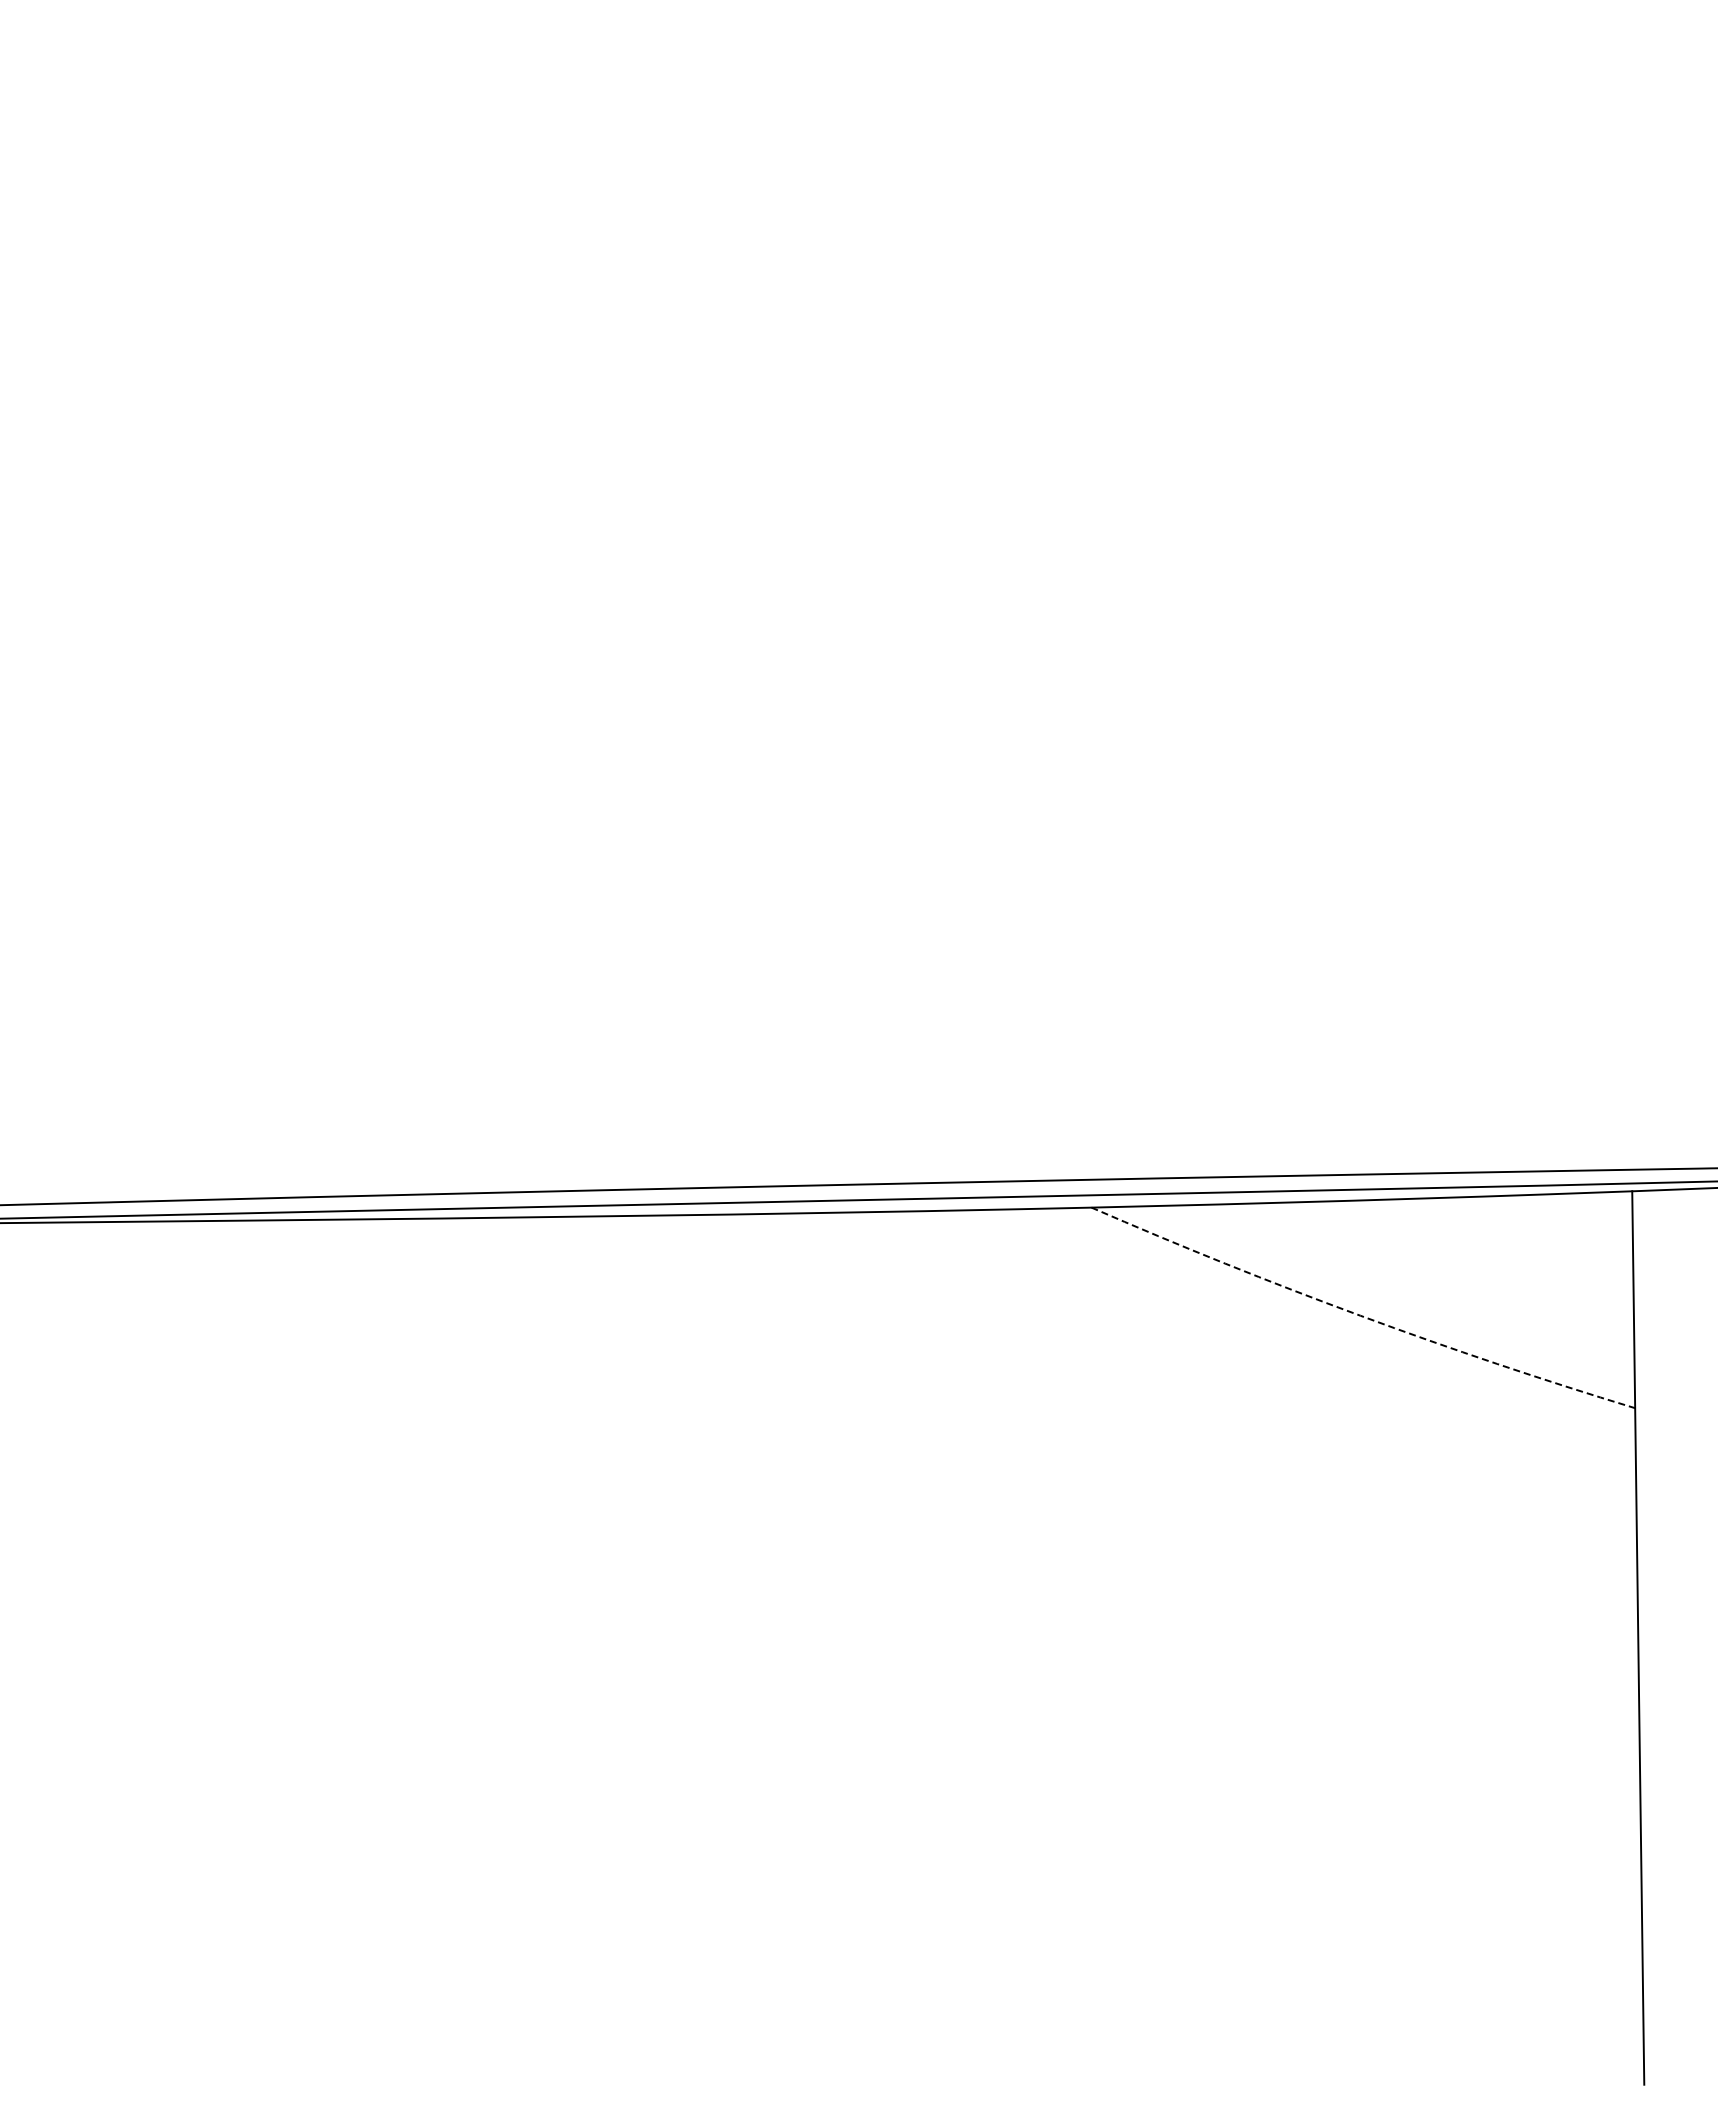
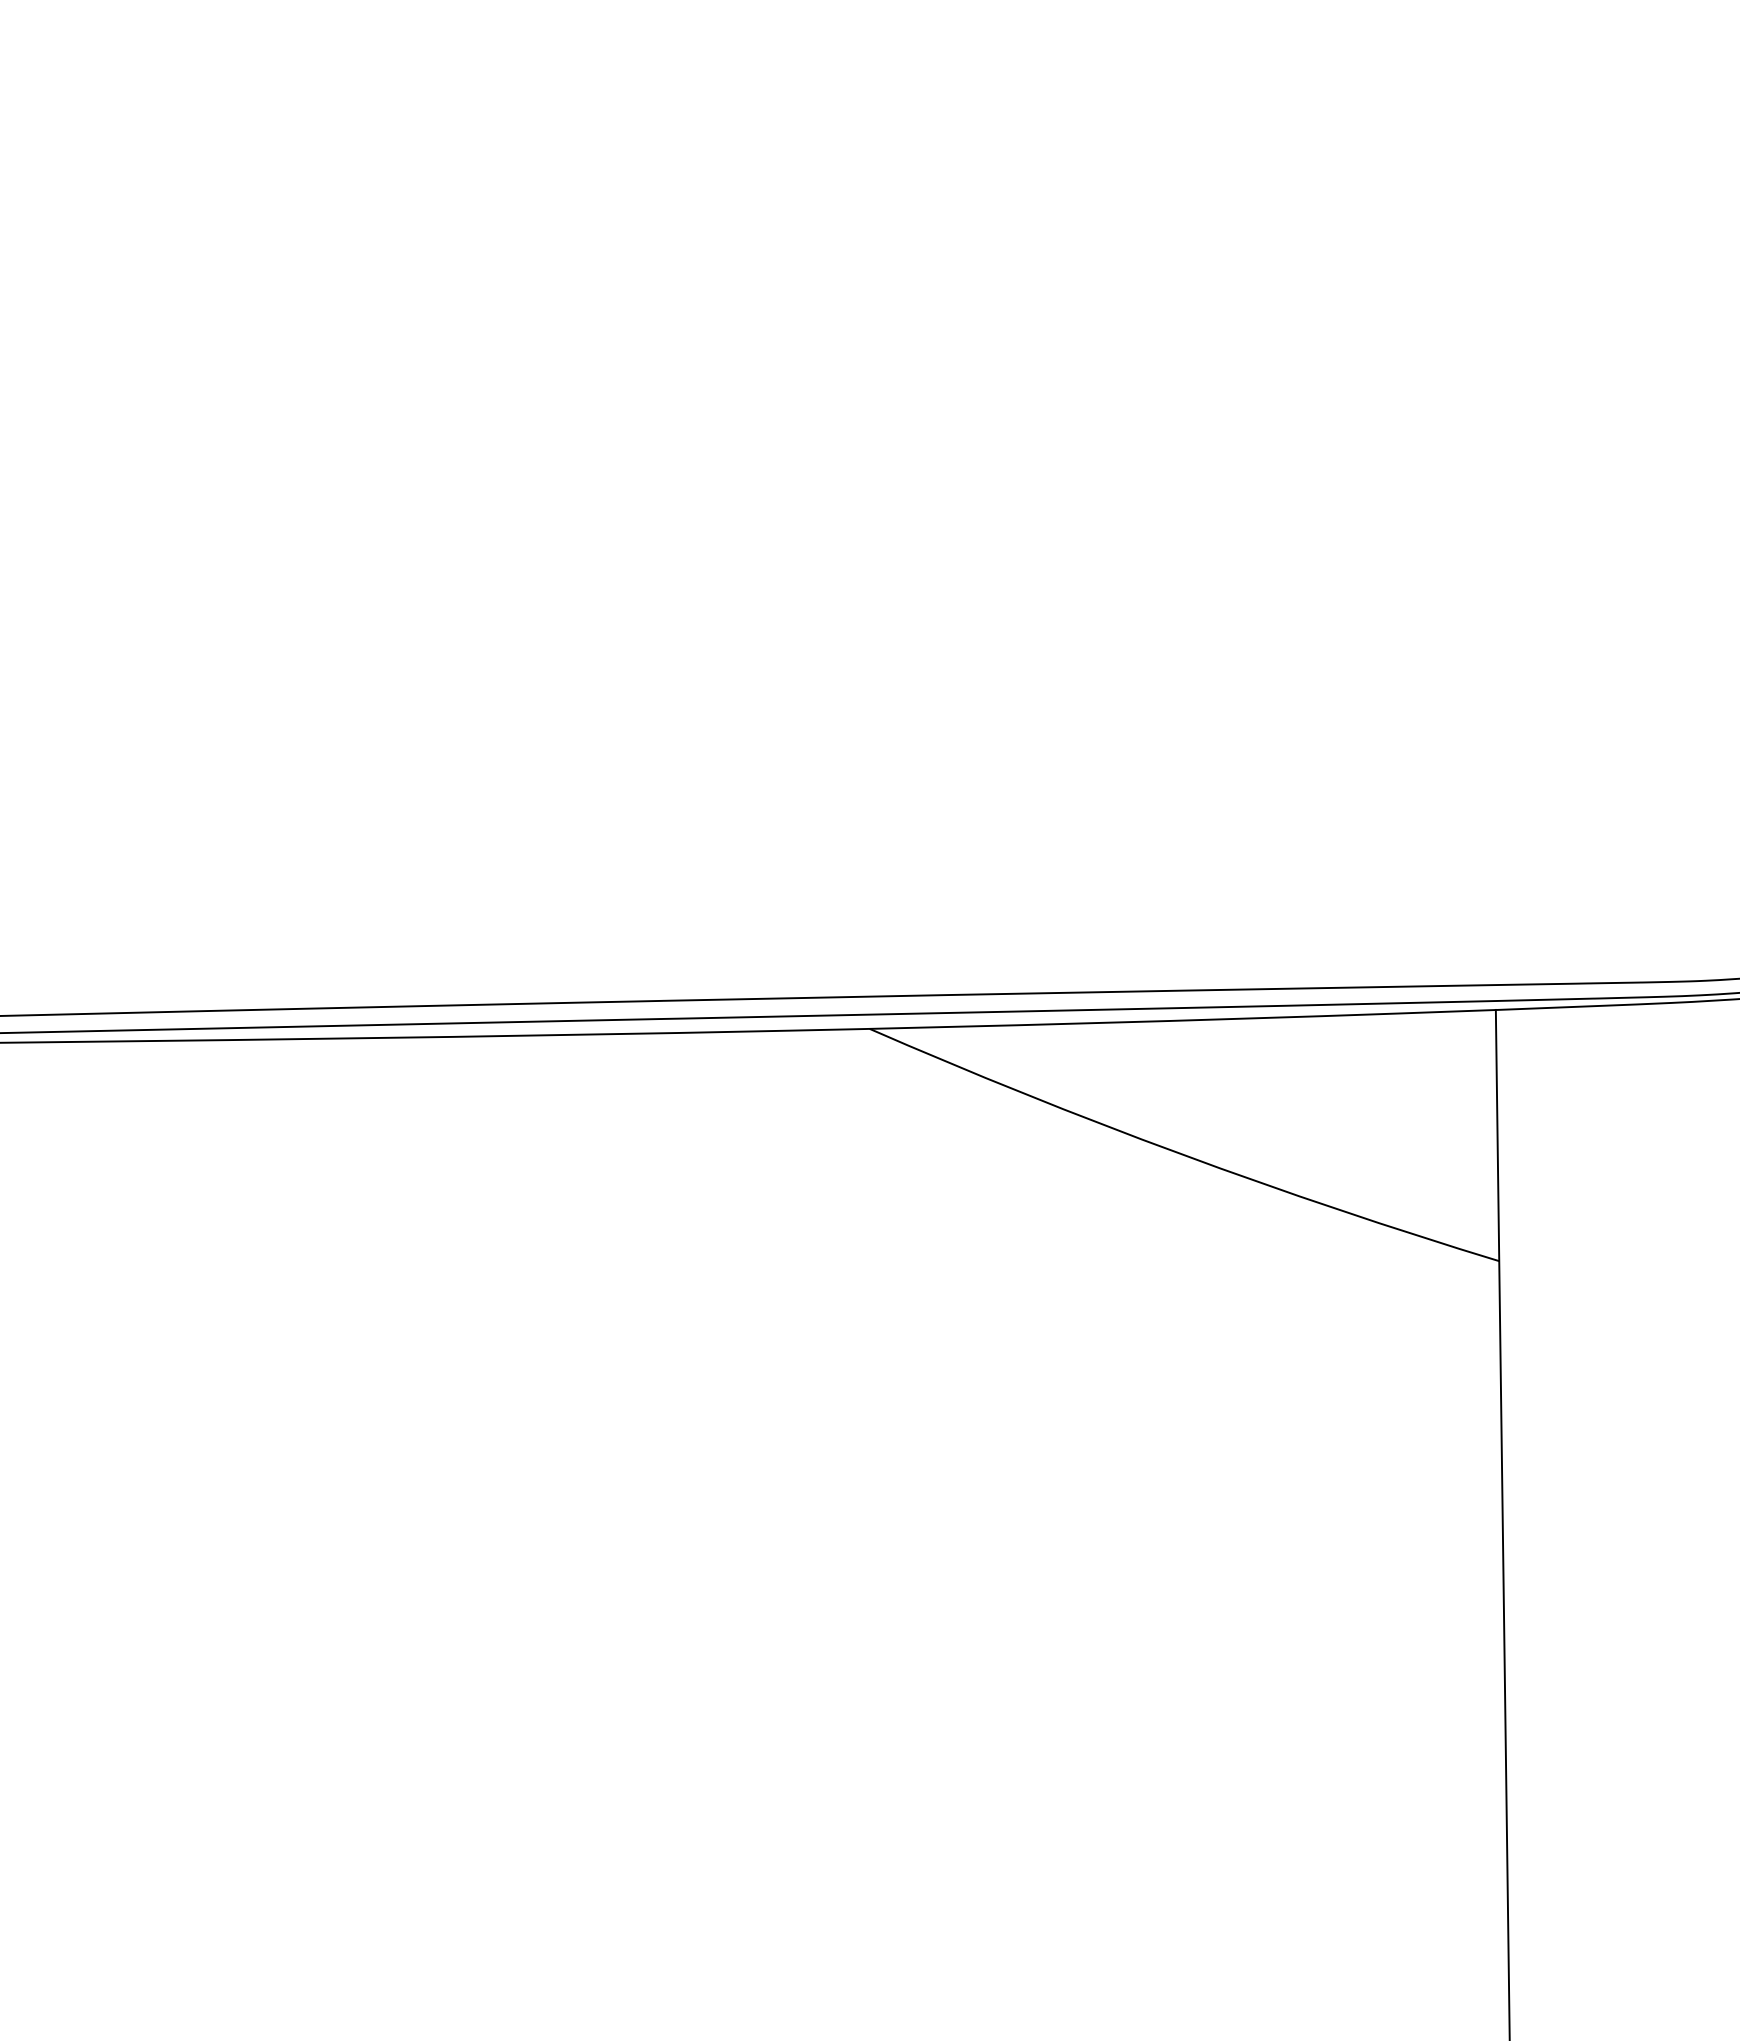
arc: (1360, 1315) -> (1181, 1153), dashed -> solid

